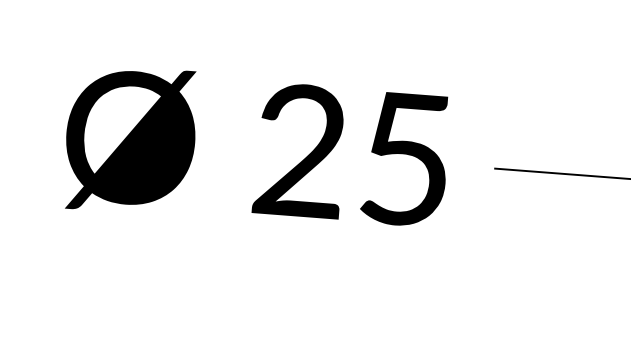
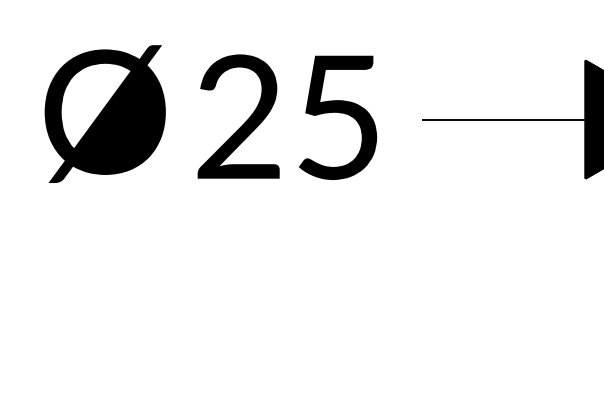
text: (129, 139) -> (104, 113), moved

